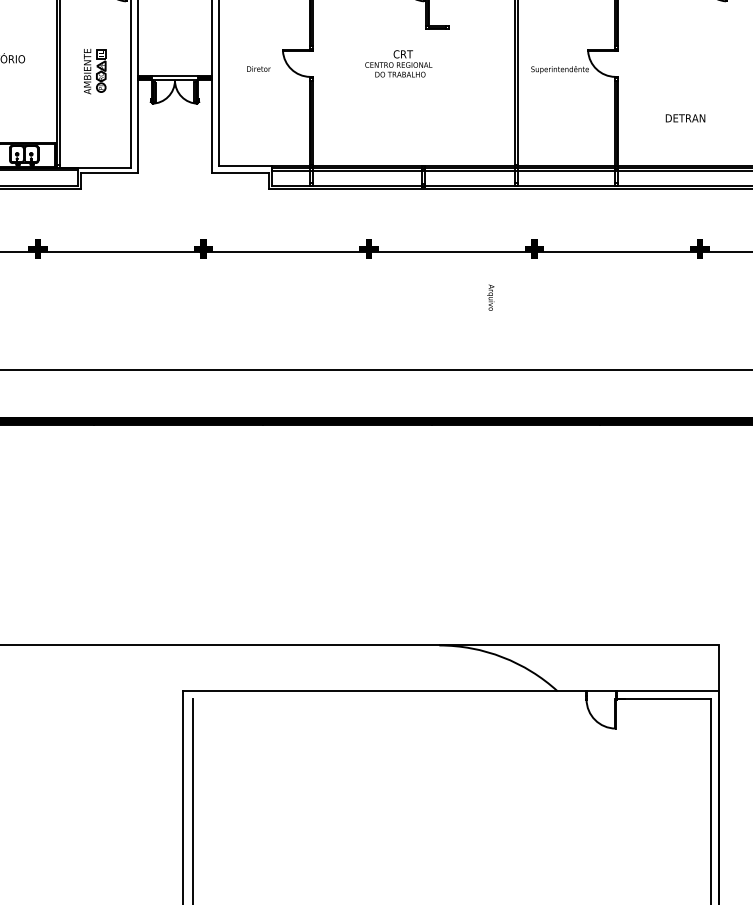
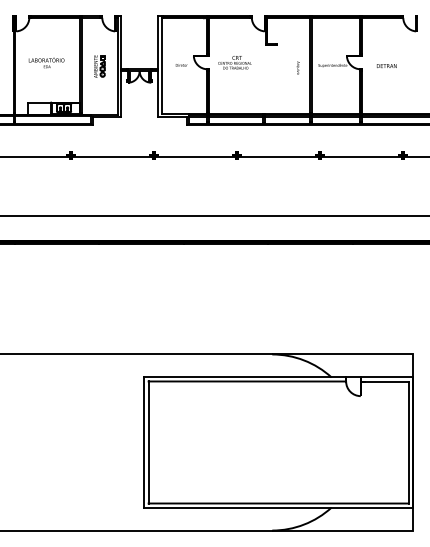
text: (397, 63) -> (234, 62), moved
text: (685, 117) -> (386, 65), moved
text: (489, 296) -> (297, 67), moved
line: (387, 699) -> (246, 381), added

